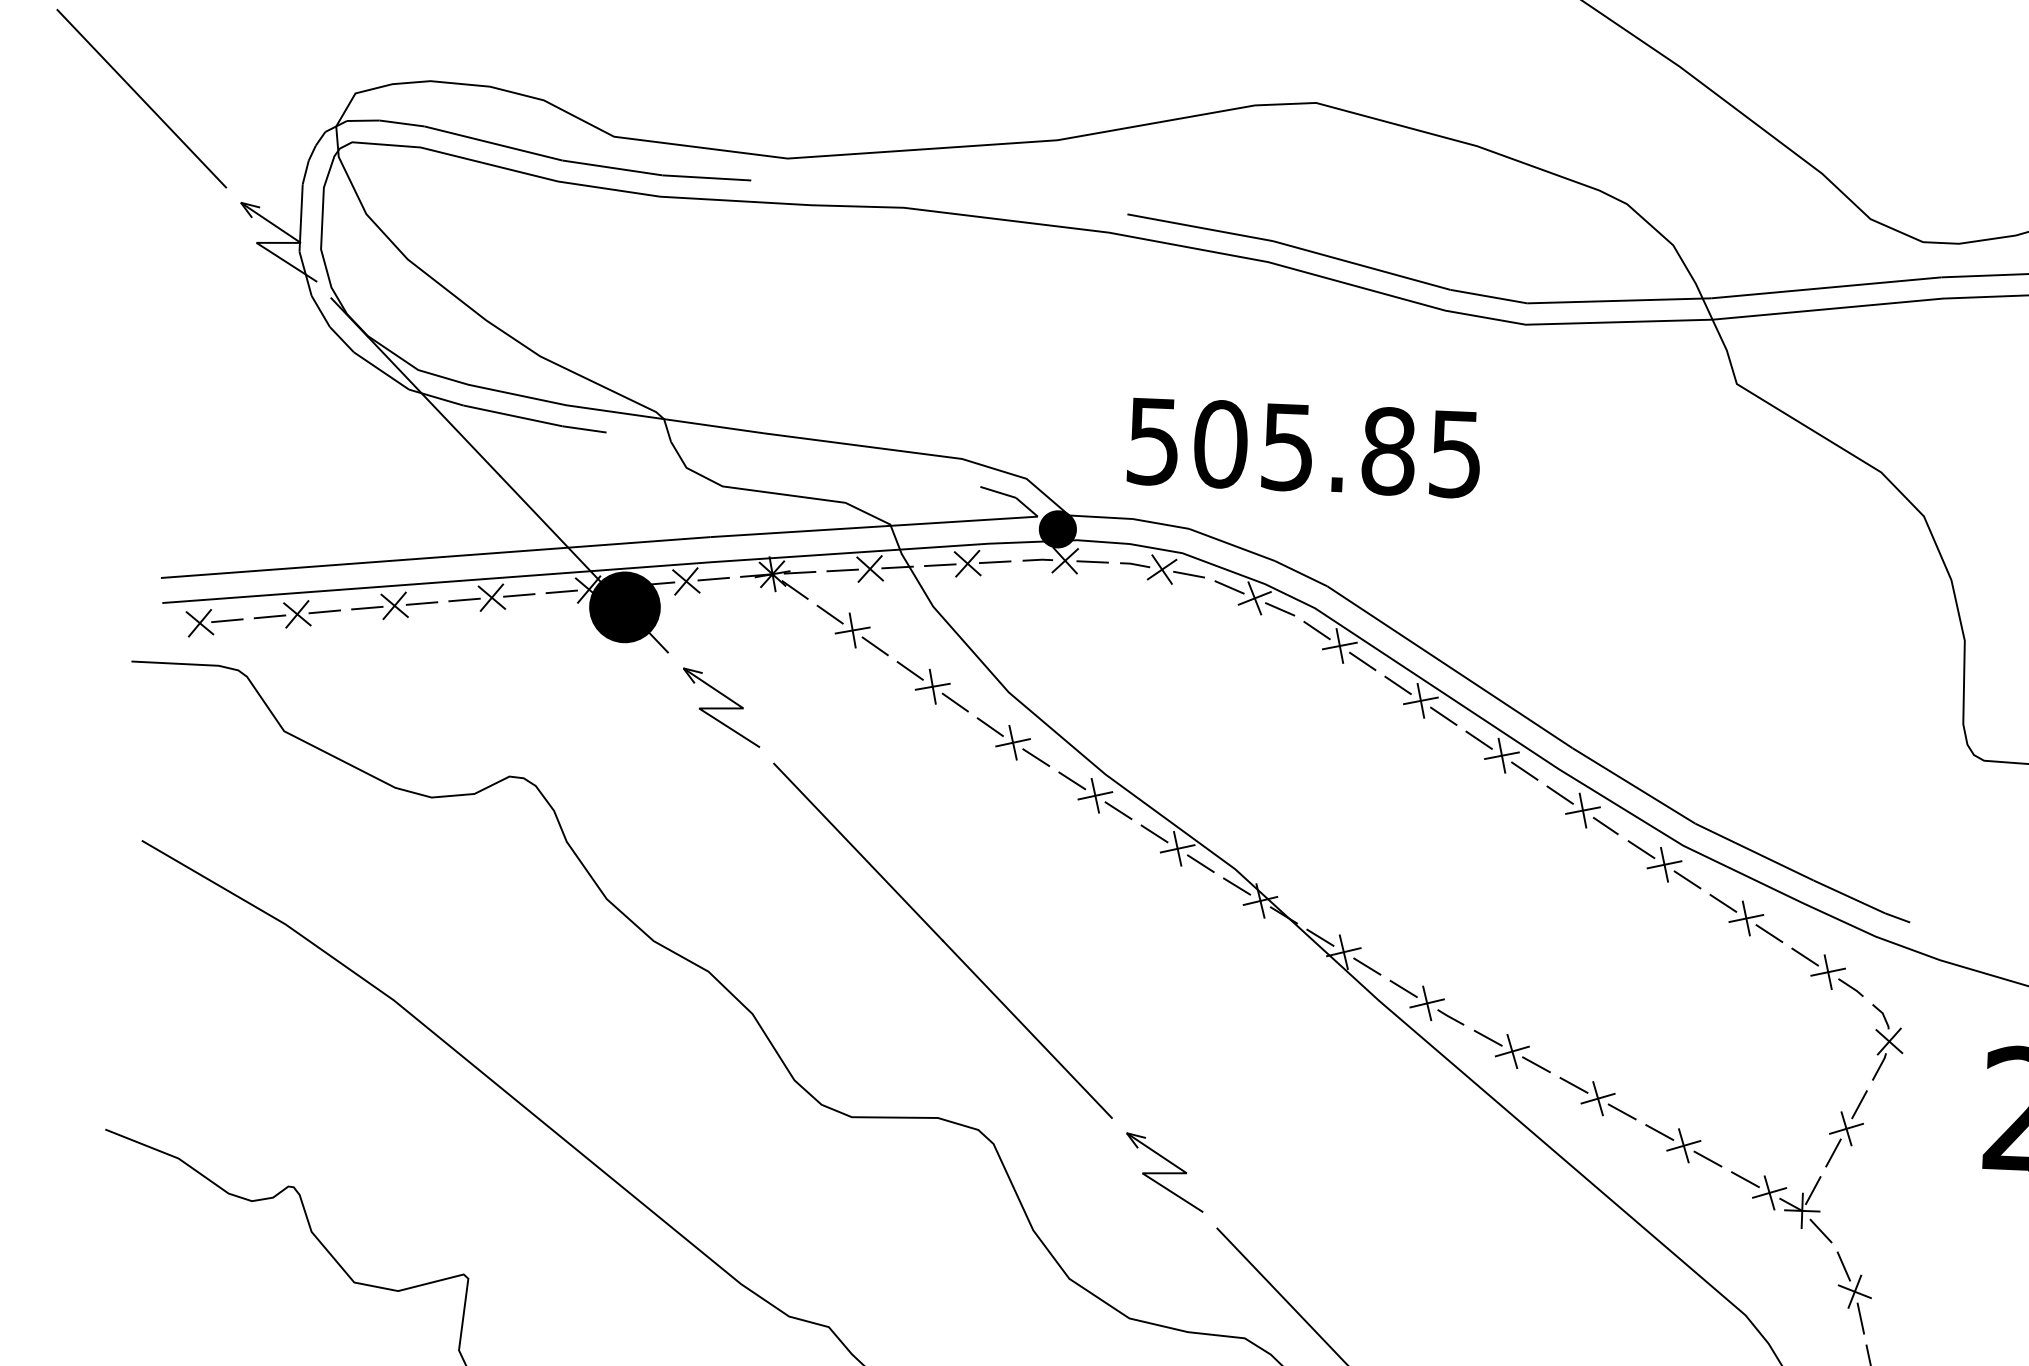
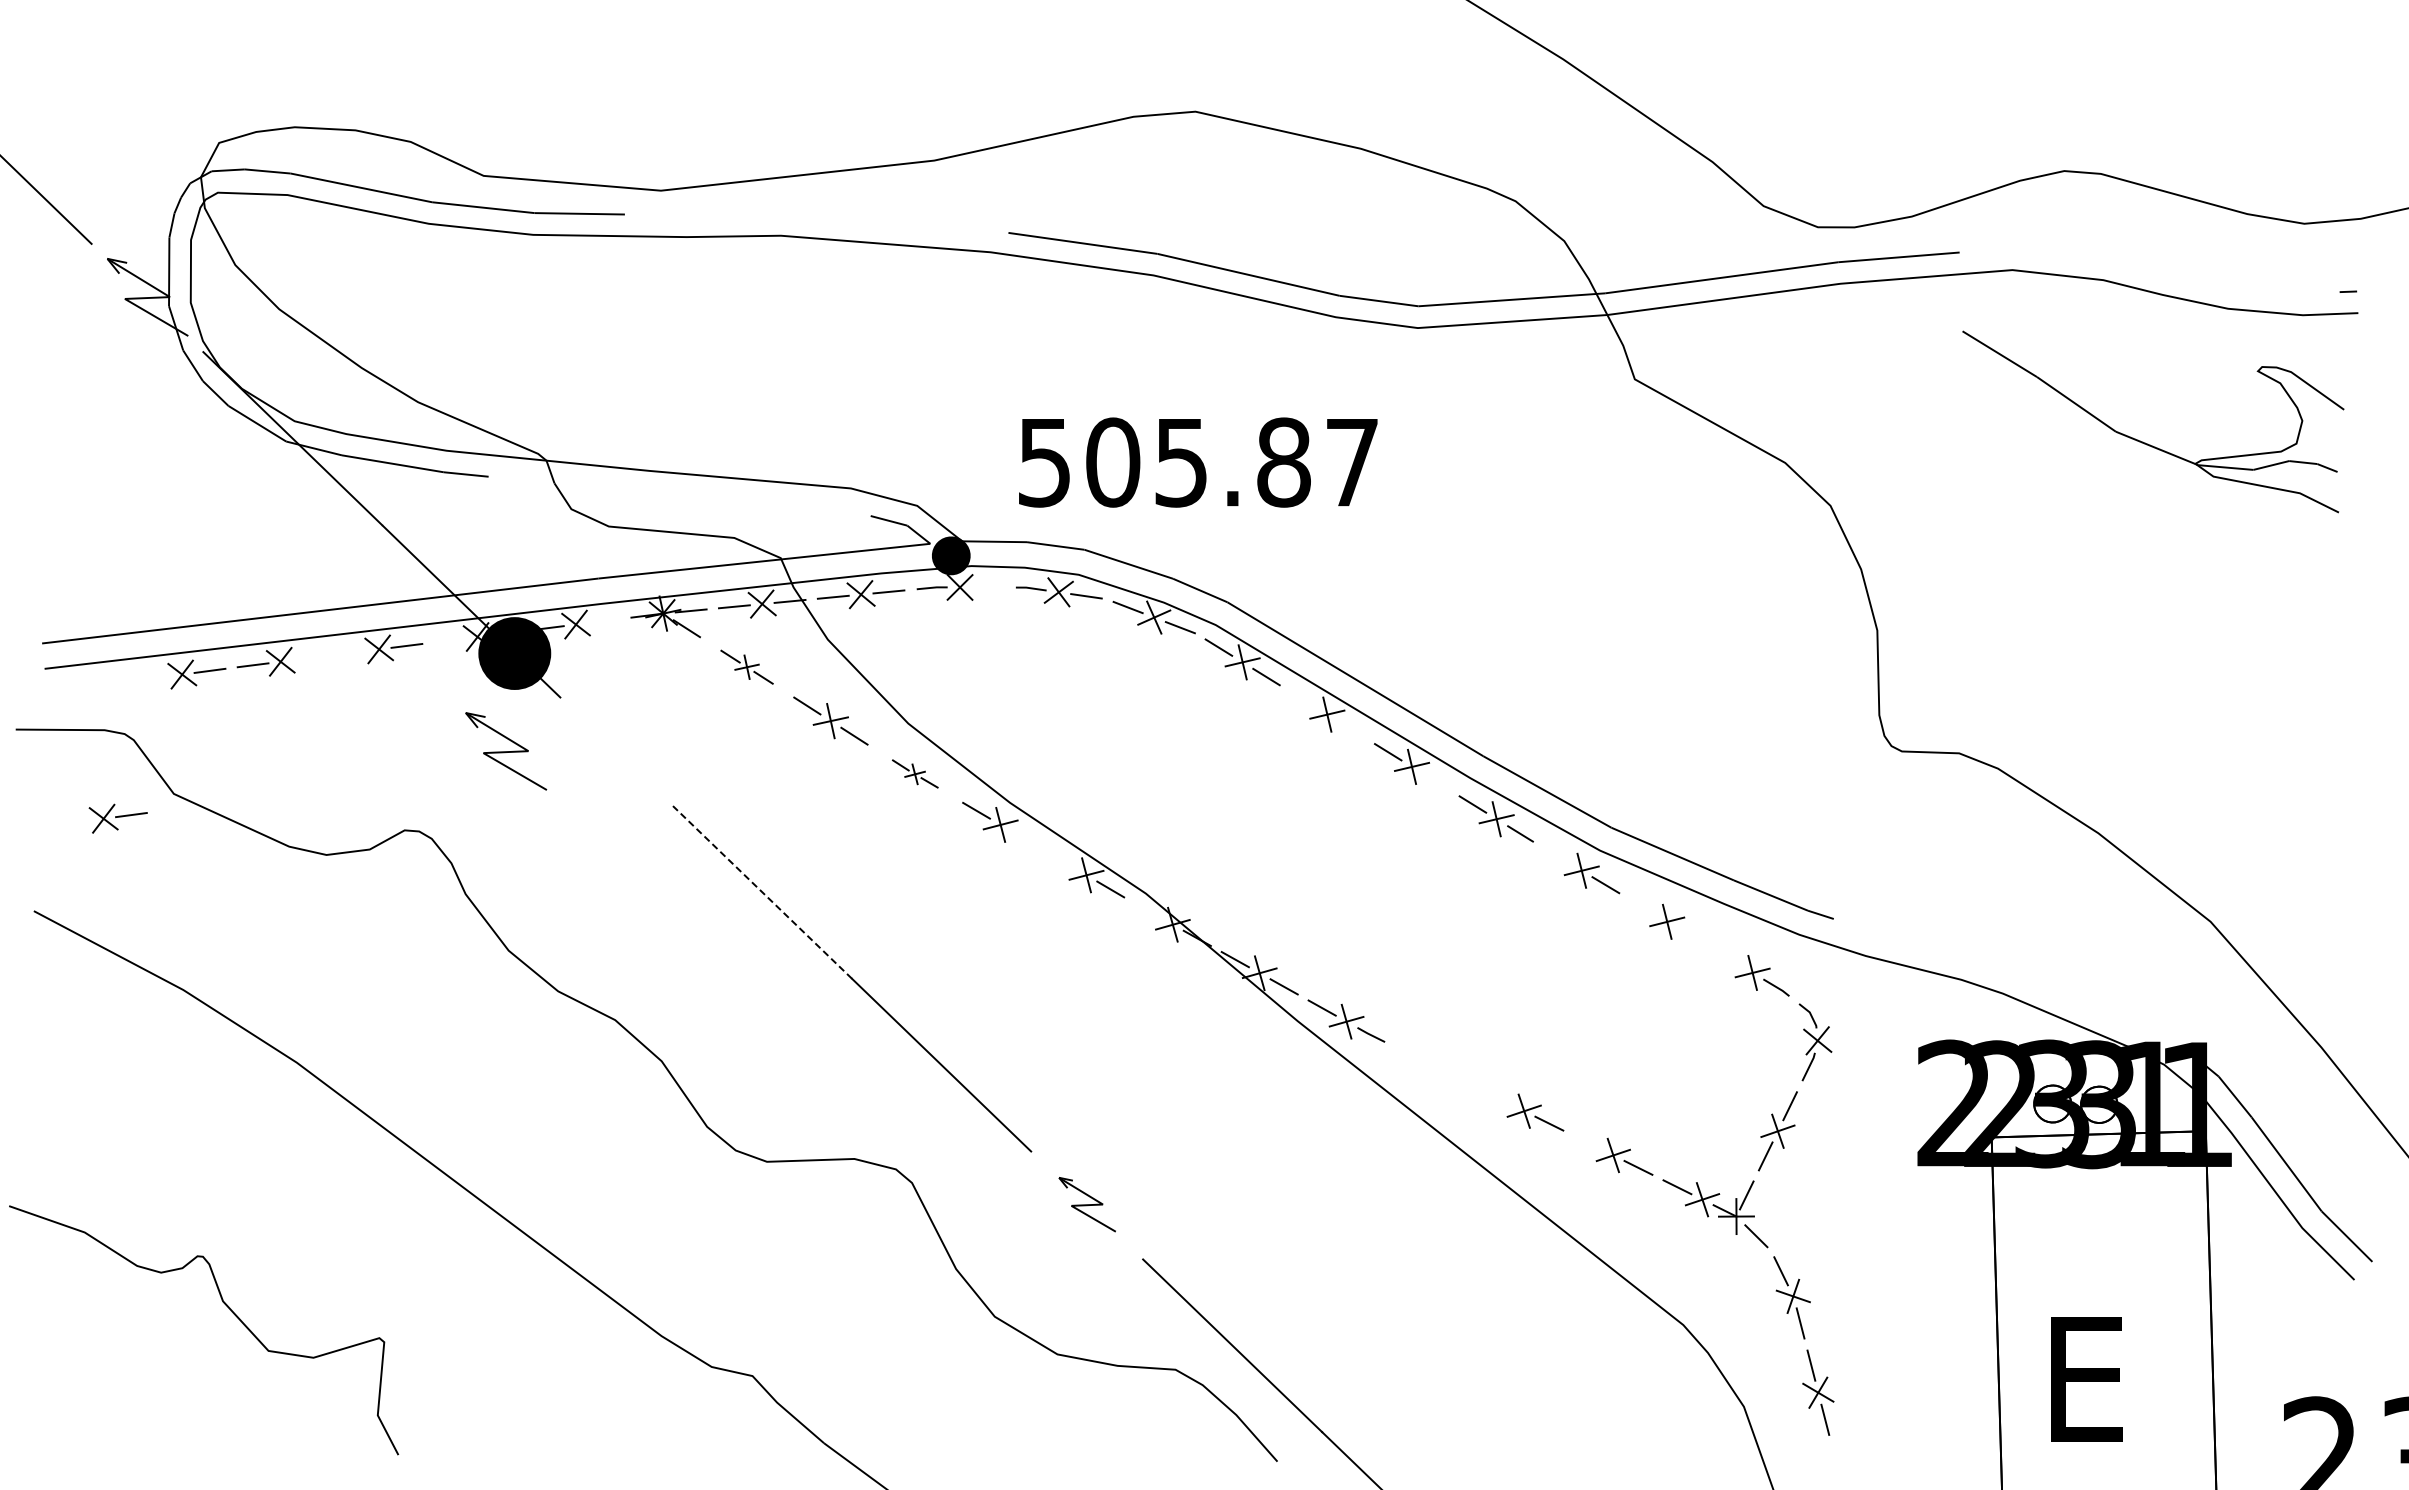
text: (1454, 455) -> (1351, 463), 505.85 -> 505.87
line: (1092, 561) -> (987, 587), removed
line: (713, 579) -> (603, 621), removed
line: (561, 591) -> (449, 640), removed
line: (464, 599) -> (351, 652), removed
line: (422, 603) -> (308, 658), removed
line: (269, 617) -> (154, 678), removed
part: (213, 623) -> (117, 818), moved
part: (852, 629) -> (746, 666), size x0.7
line: (1398, 685) -> (1303, 699), removed
part: (721, 707) -> (506, 751), moved
line: (1443, 716) -> (1350, 729), removed
part: (1013, 741) -> (915, 773), size x0.6
line: (1524, 771) -> (1435, 781), removed
line: (1118, 810) -> (1024, 838), removed
line: (1154, 834) -> (1062, 861), removed
line: (1641, 849) -> (1557, 856), removed
line: (858, 852) -> (762, 892), solid -> dashed
line: (1237, 885) -> (1148, 910), removed
line: (1722, 903) -> (1642, 907), removed
line: (1768, 933) -> (1690, 936), removed
line: (1805, 957) -> (1728, 958), removed
part: (1512, 1051) -> (1435, 1066), removed
line: (1574, 1085) -> (1499, 1098), removed
line: (1659, 1132) -> (1588, 1142), removed
part: (1165, 1172) -> (1087, 1204), size x0.7

